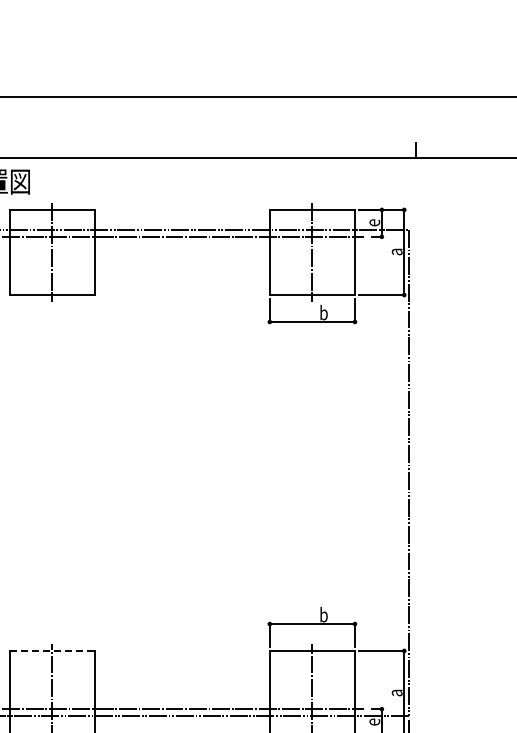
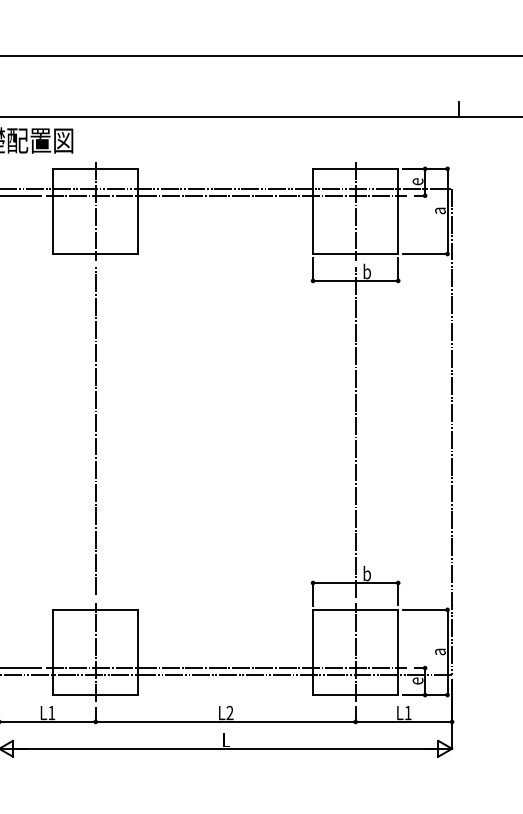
line: (52, 472) -> (95, 431), added
line: (312, 472) -> (355, 431), added
line: (52, 650) -> (95, 609), dashed -> solid

